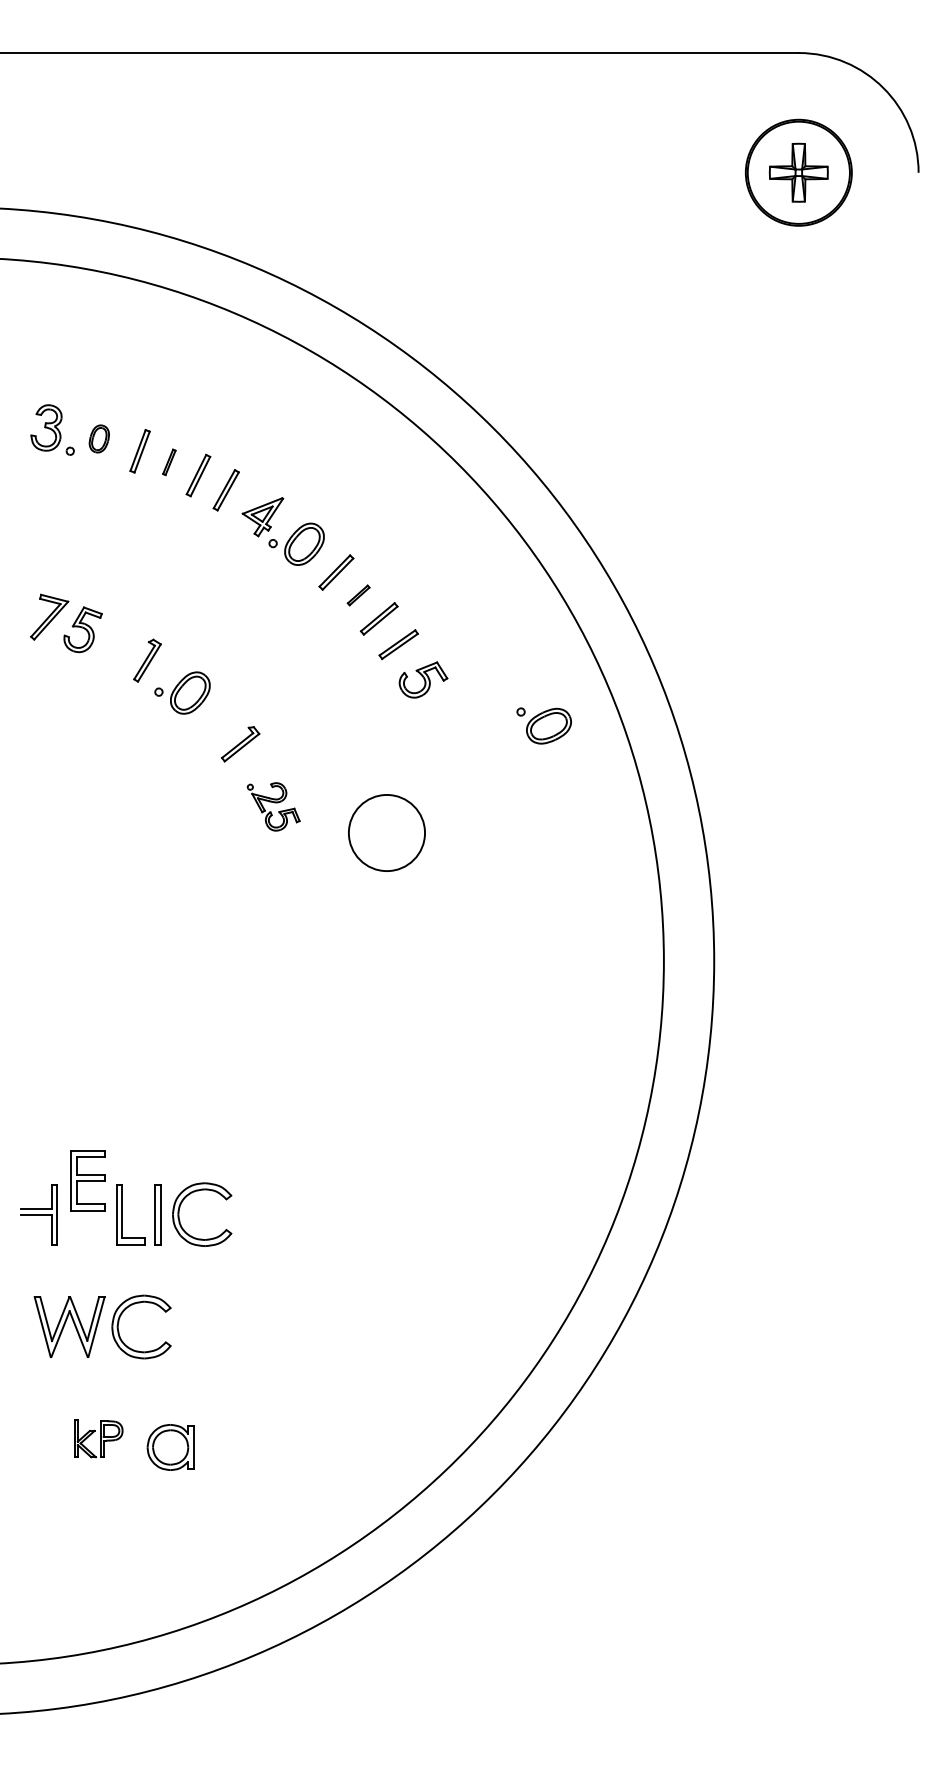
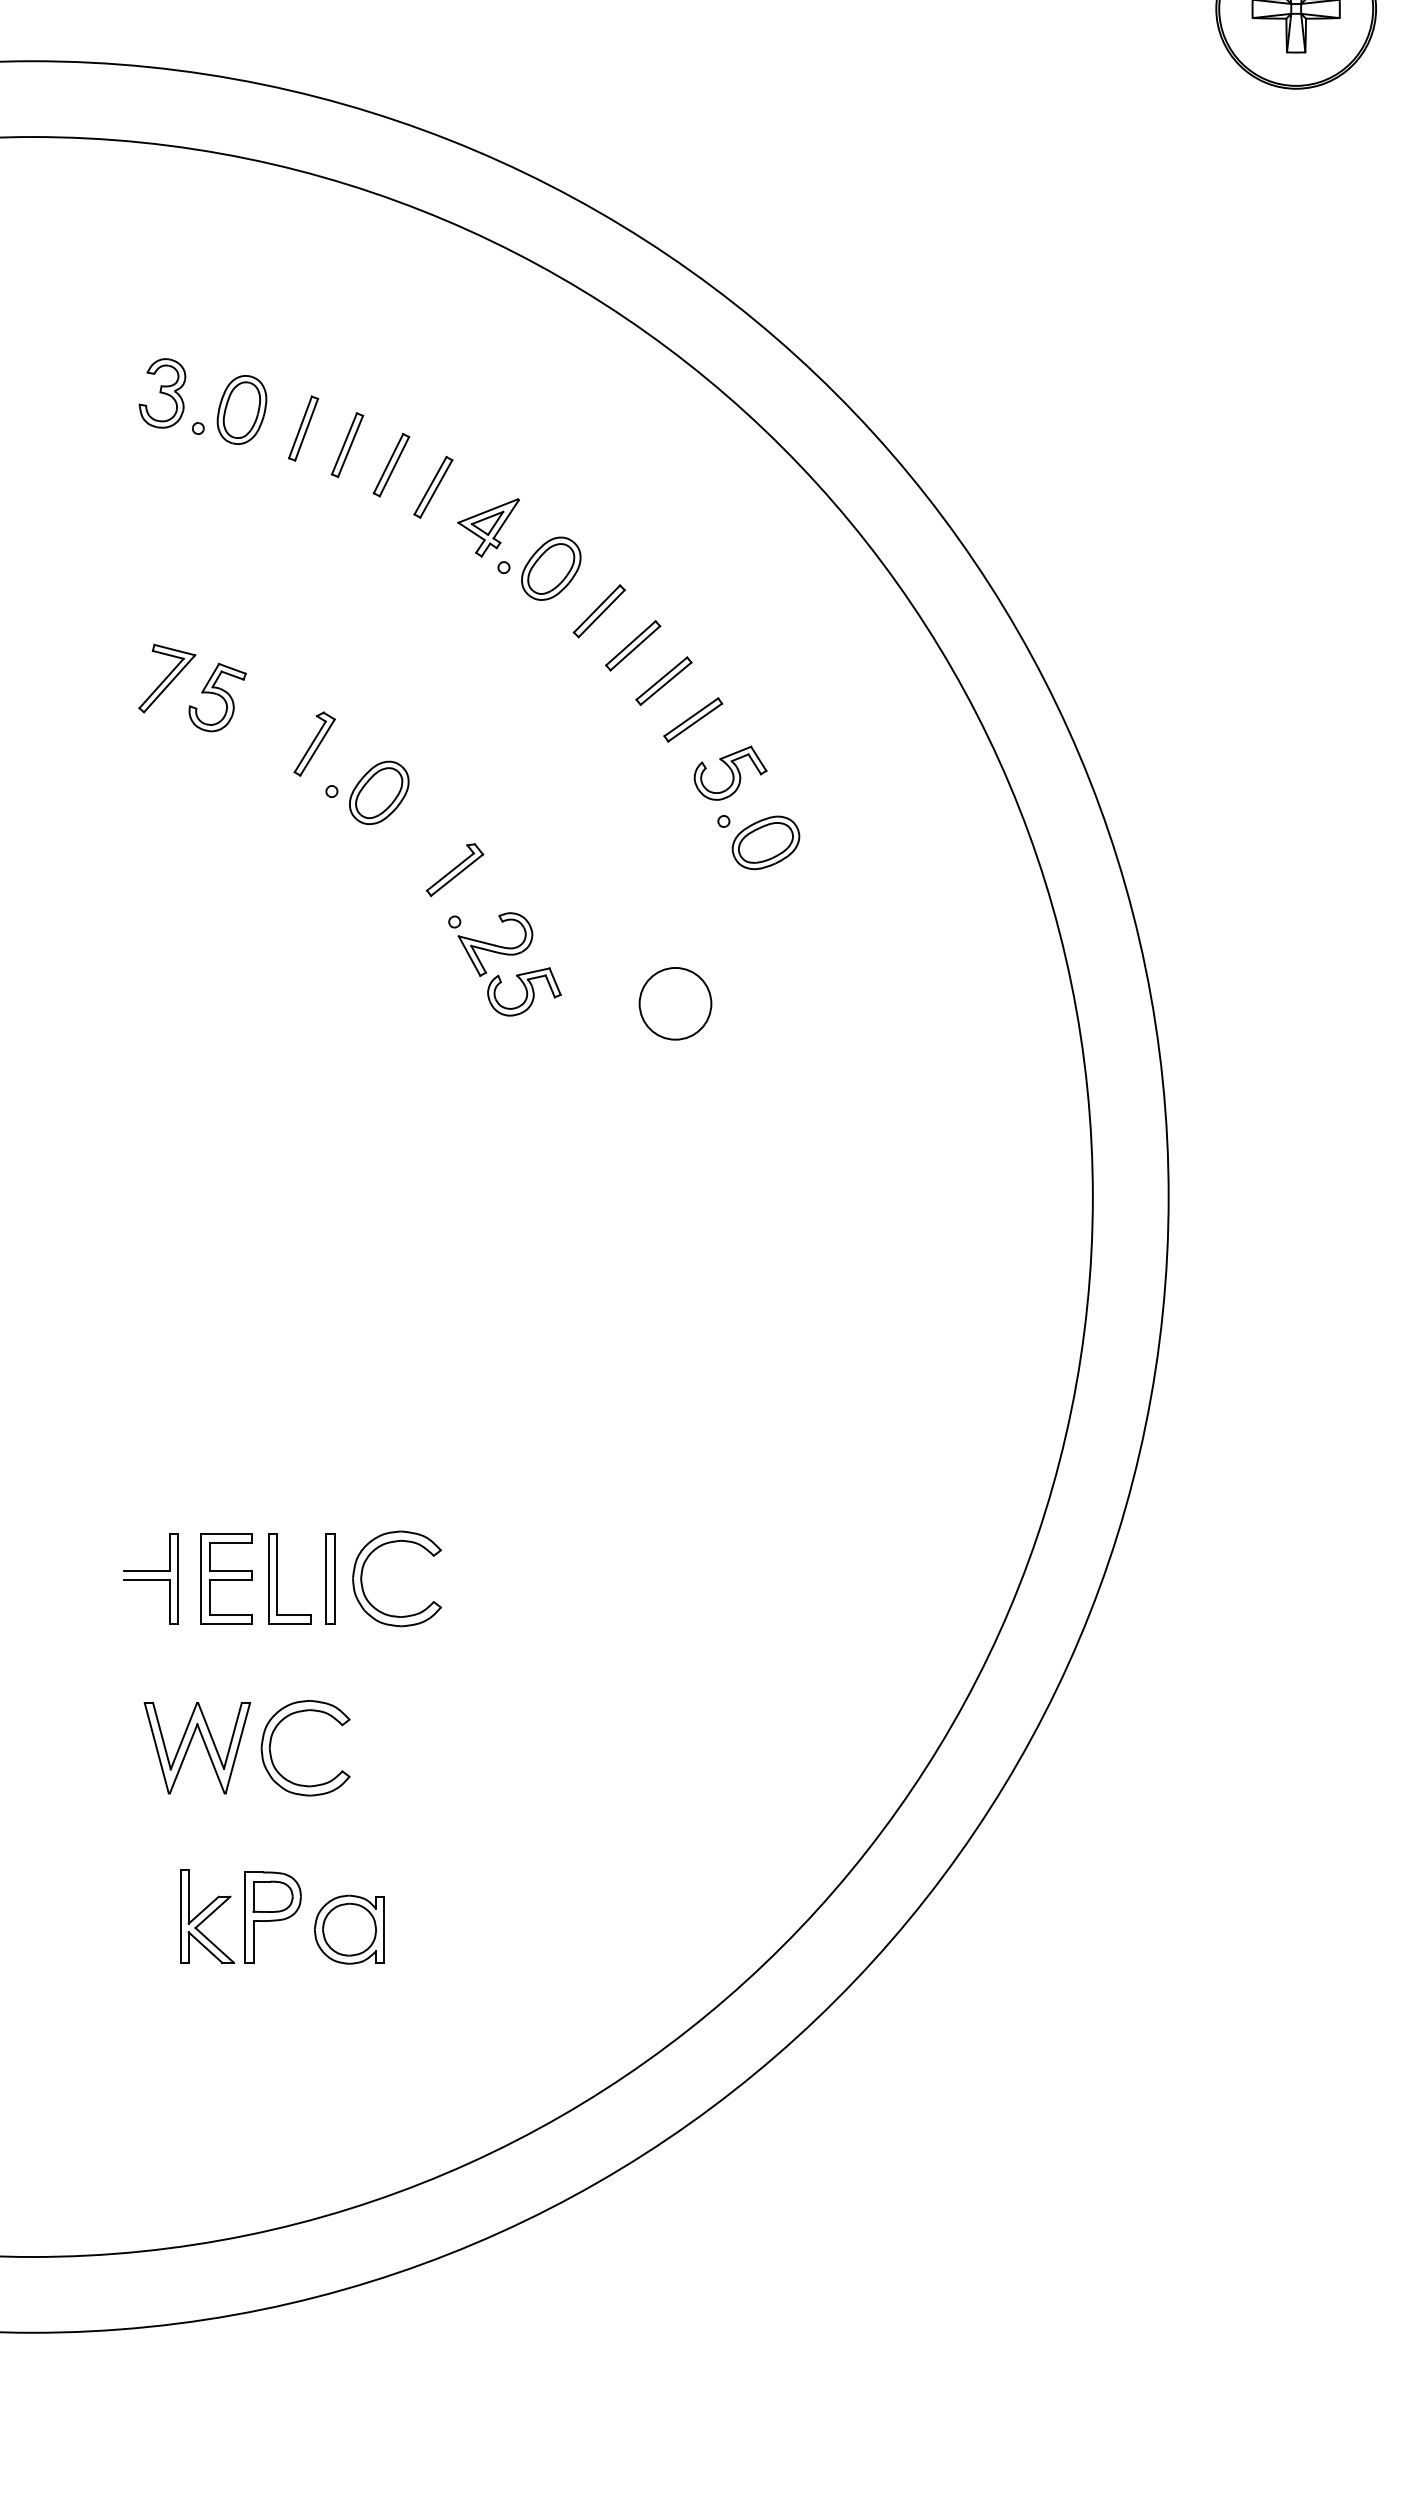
part: (99, 438) -> (242, 409), size x1.67
part: (169, 462) -> (347, 445), size x1.67
part: (358, 595) -> (632, 645), size x1.67
part: (543, 725) -> (757, 841), moved
part: (273, 806) -> (504, 963), size x1.43
circle: (386, 832) -> (674, 1003), size x0.62
part: (87, 1180) -> (225, 1578), moved
part: (98, 1438) -> (240, 1916), size x1.67

